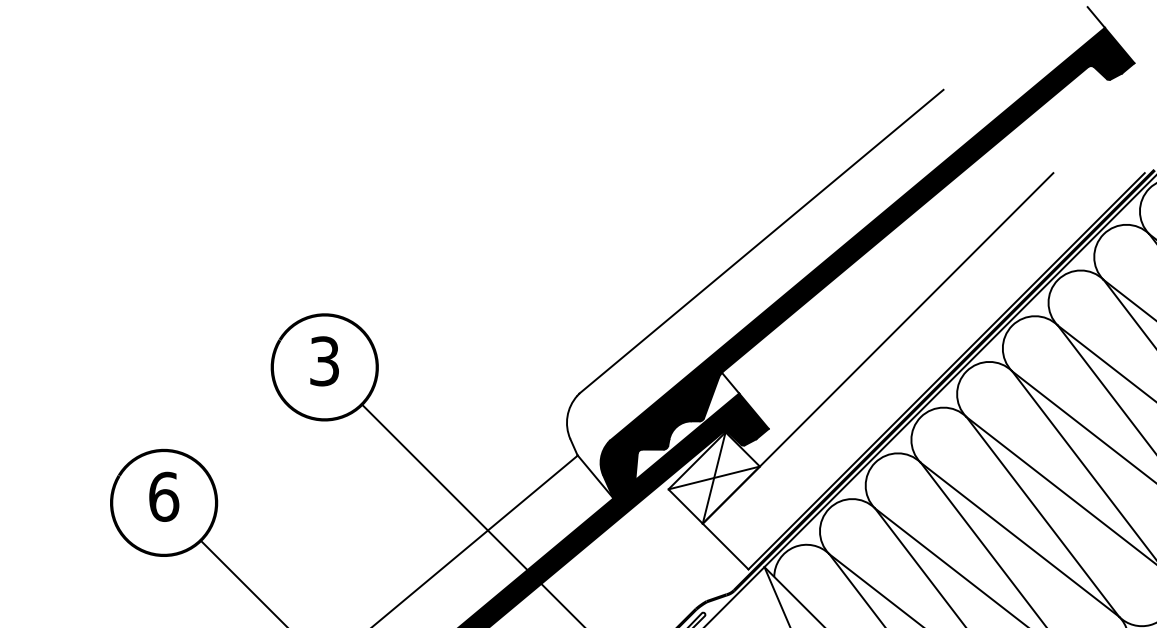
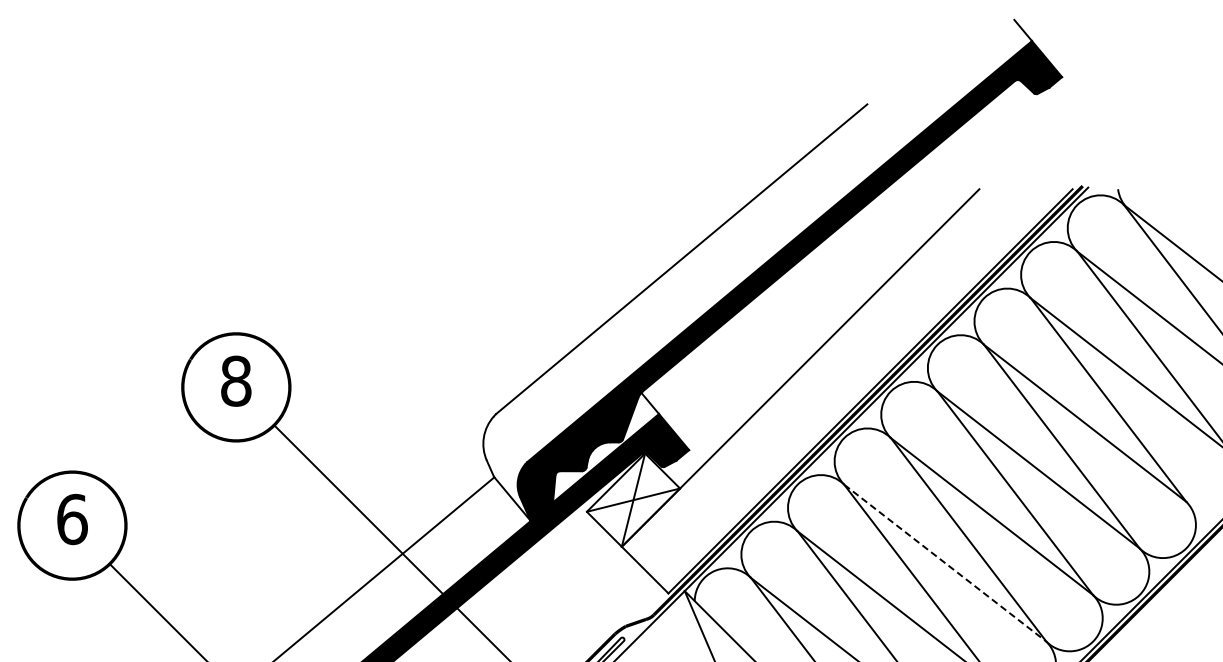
text: (324, 360) -> (236, 380), 3 -> 8
line: (1020, 540) -> (945, 563), solid -> dashed

